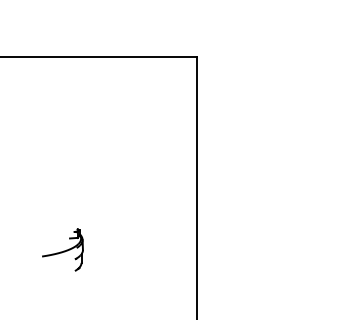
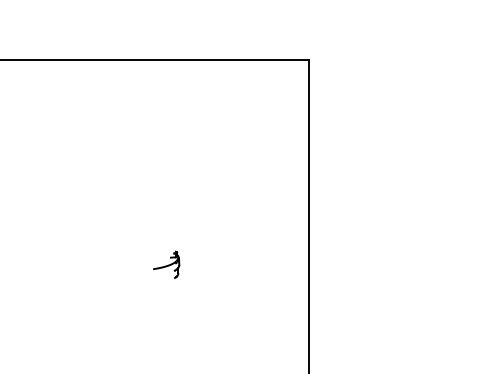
part: (62, 249) -> (166, 264), size x0.6

